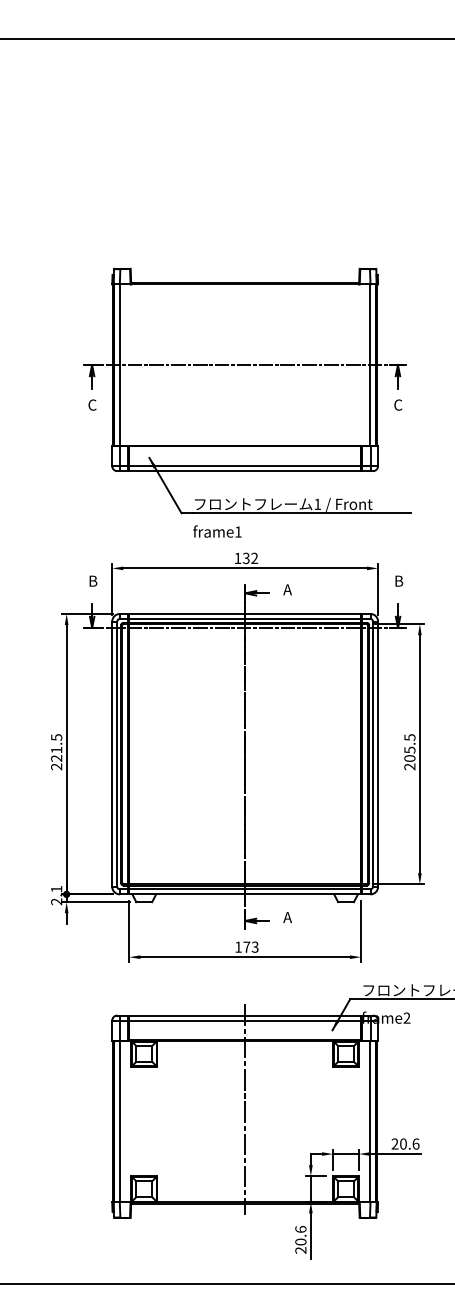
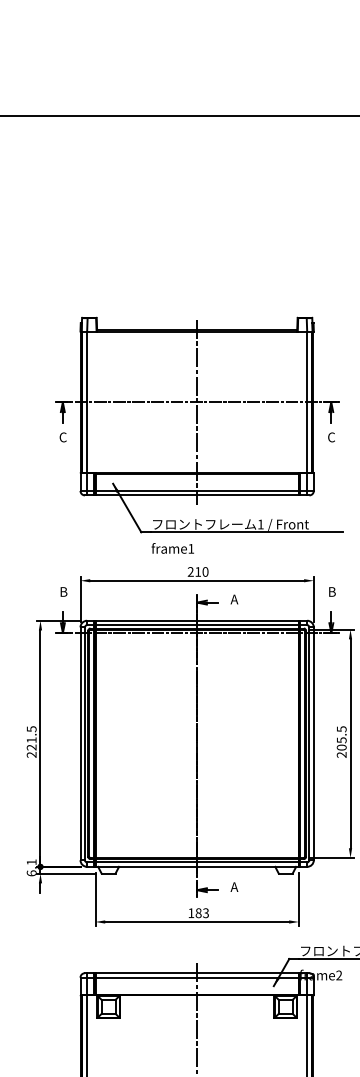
line: (245, 376) -> (197, 412), added
text: (246, 558) -> (198, 572), 132 -> 210
text: (56, 901) -> (31, 873), 2.1 -> 6.1
text: (246, 946) -> (198, 912), 173 -> 183

